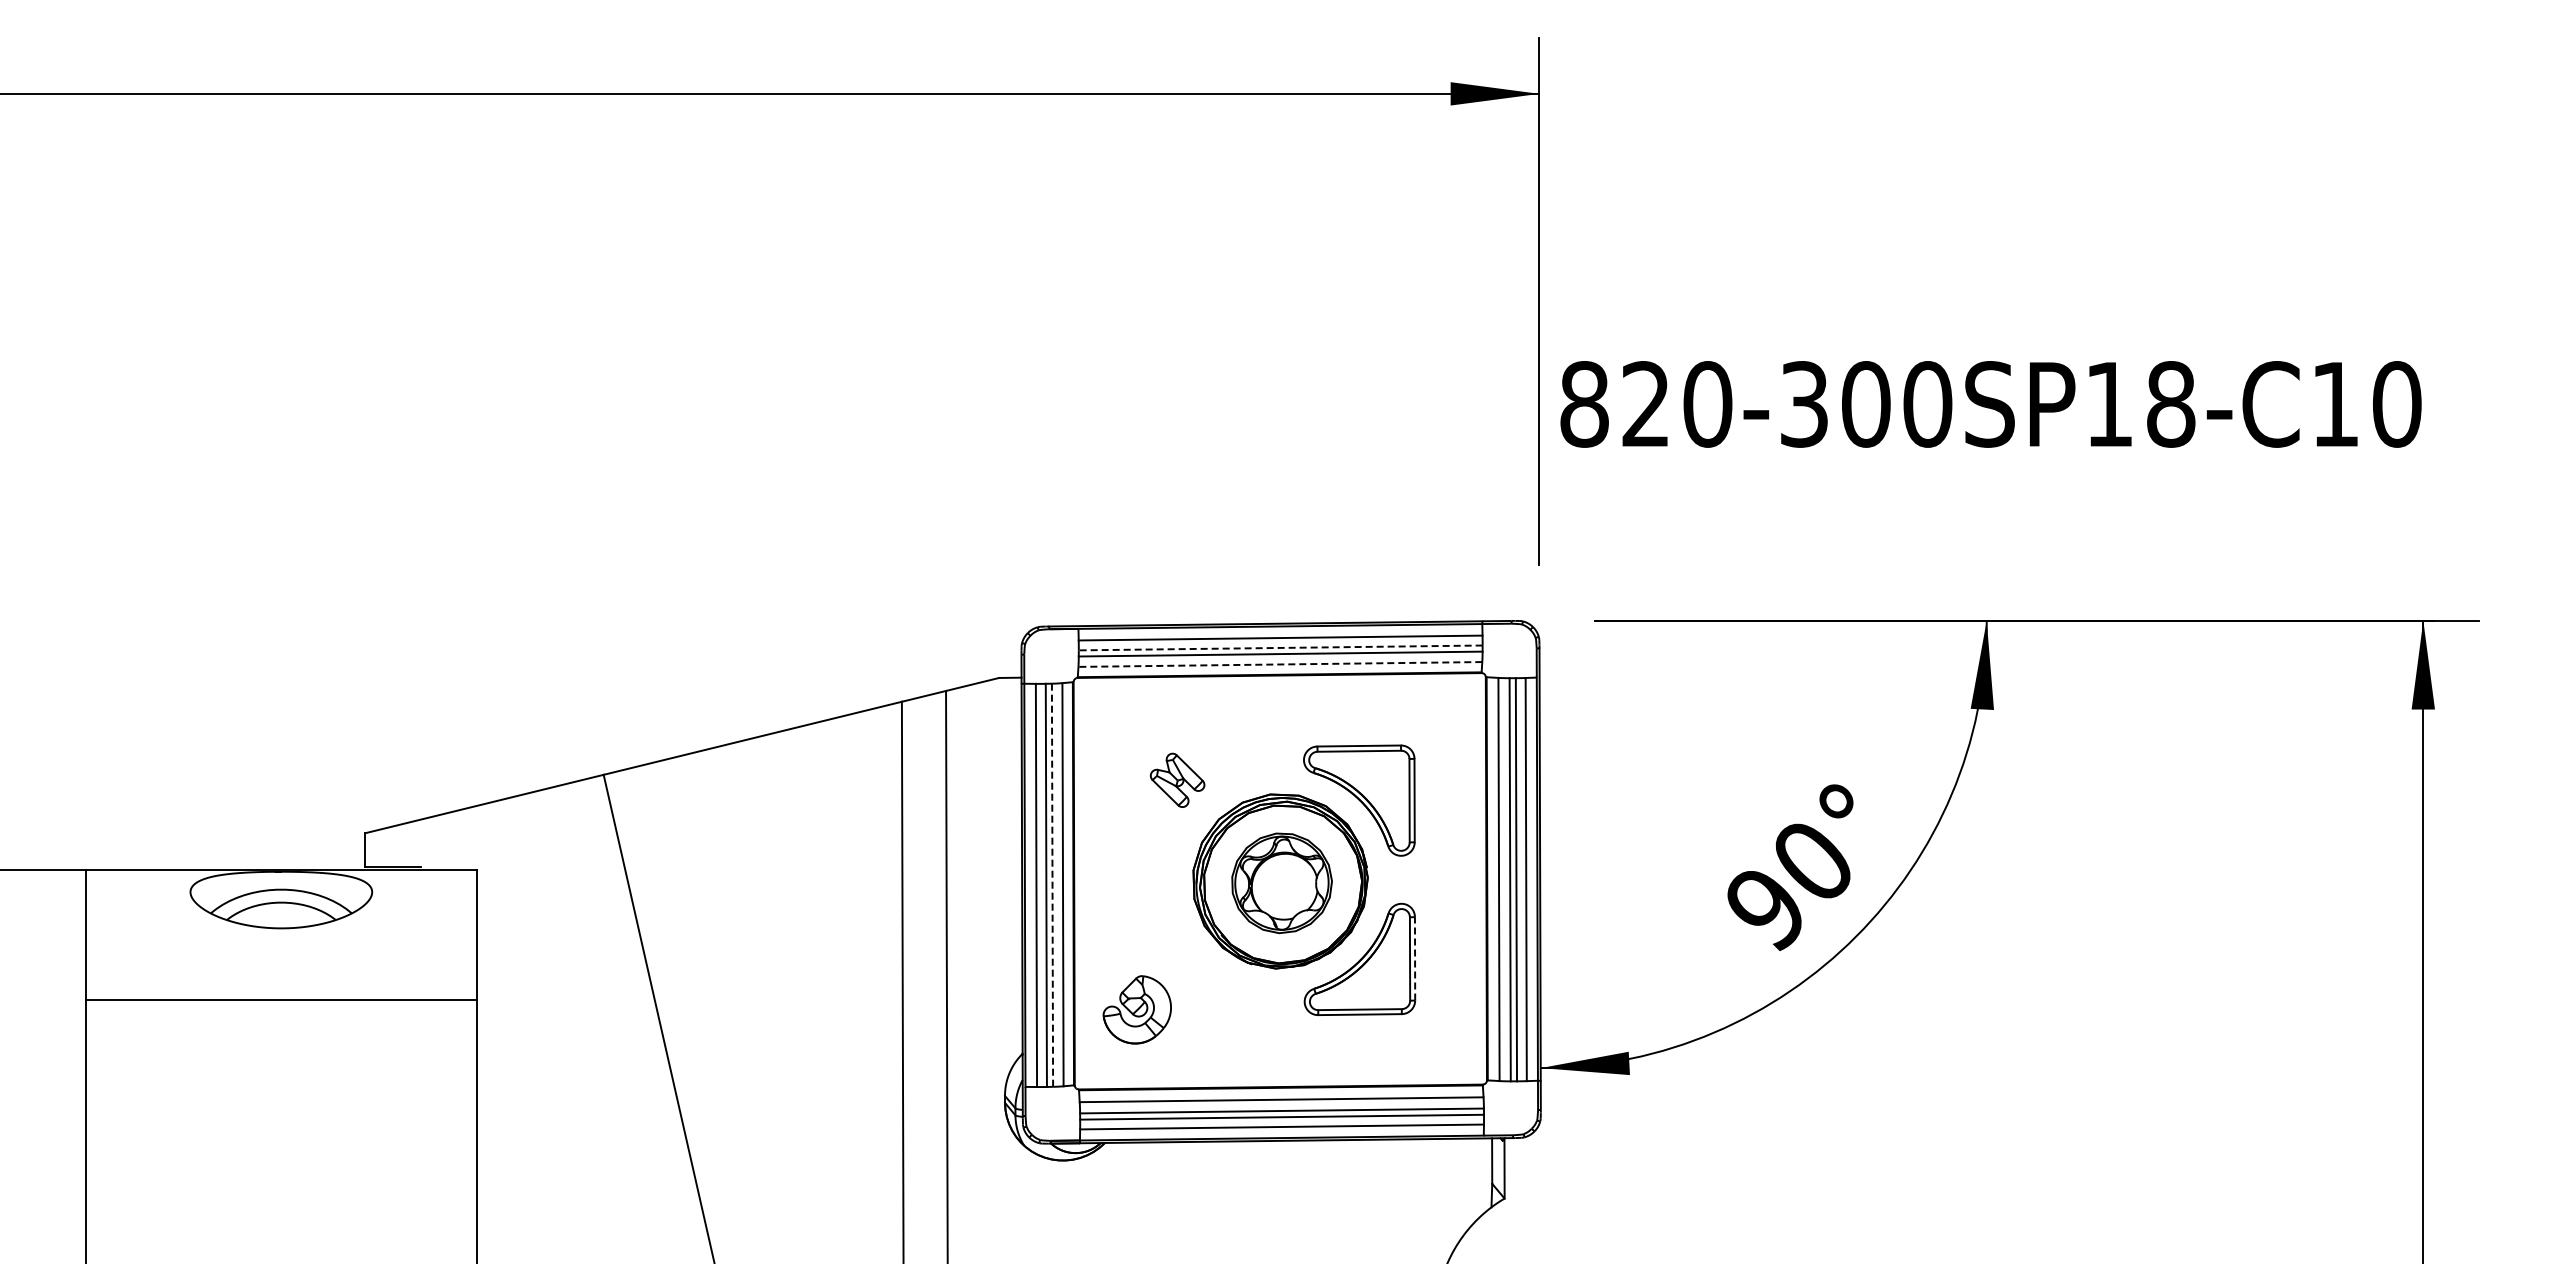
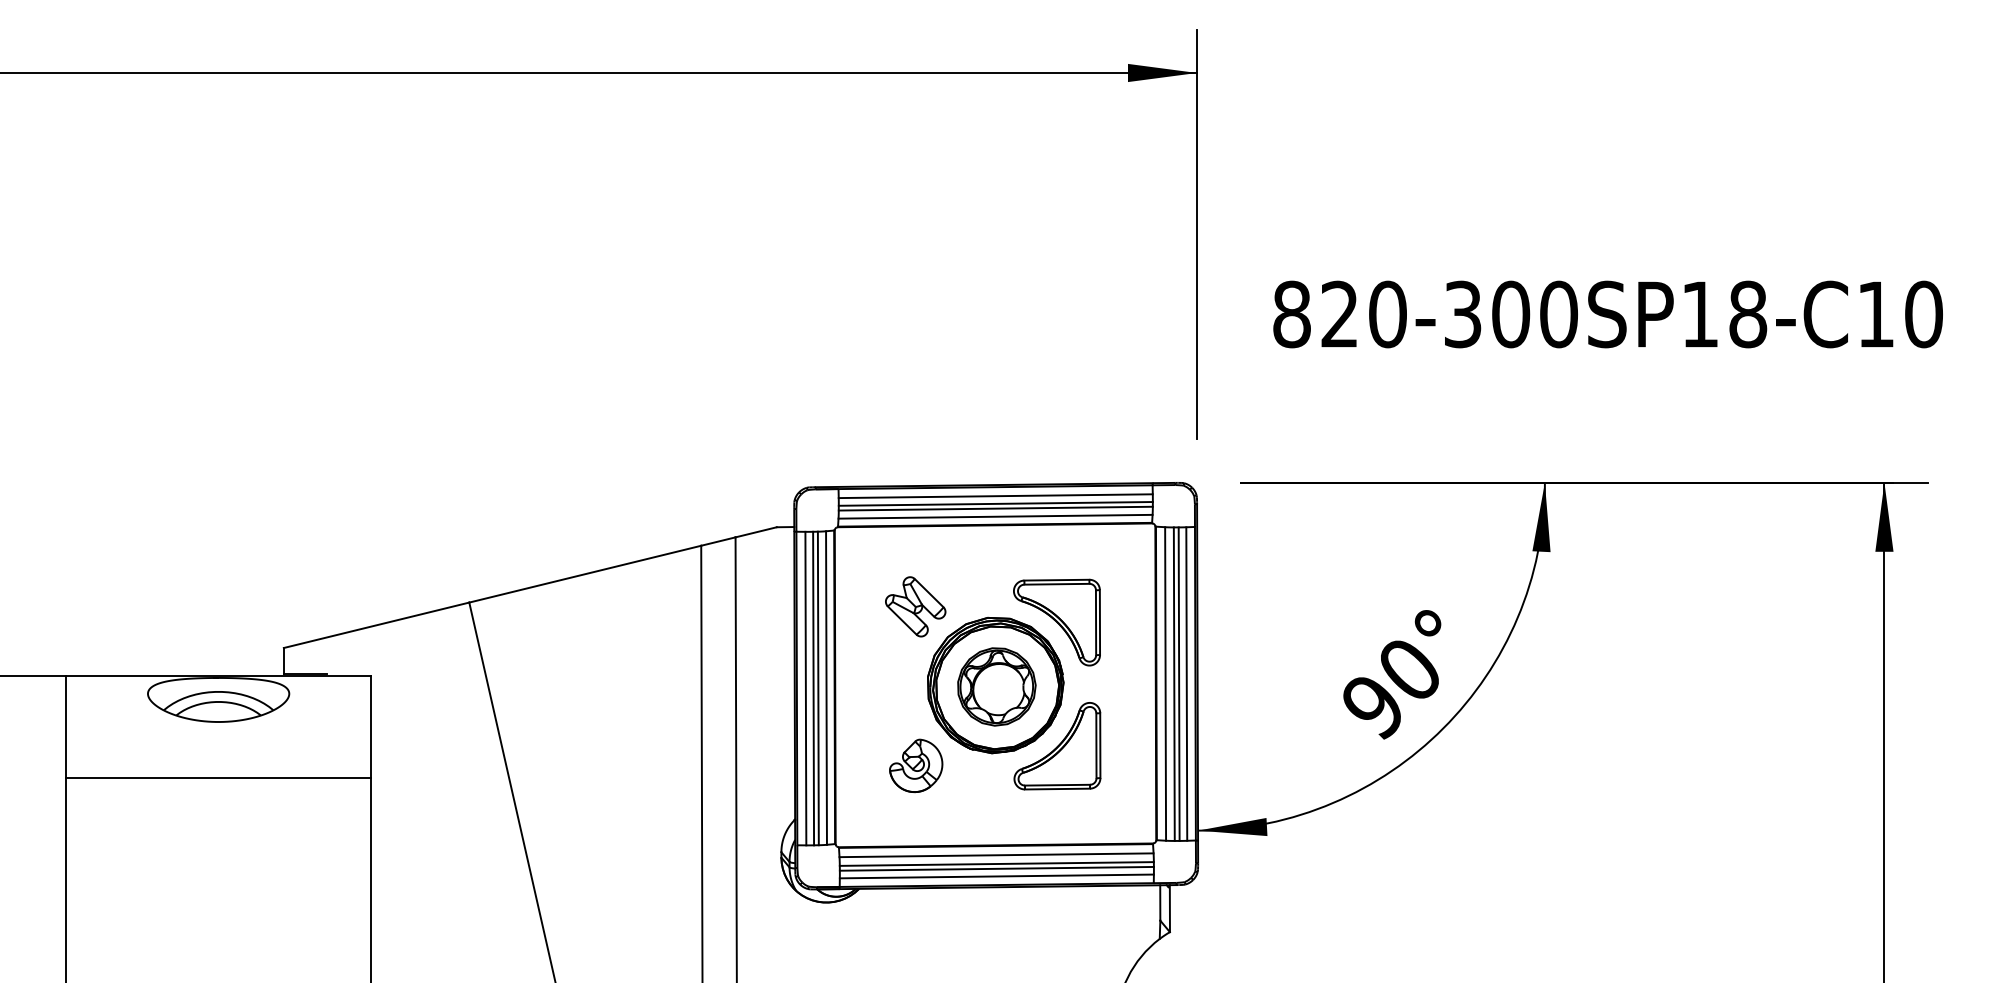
text: (1990, 404) -> (1607, 314), moved
line: (1280, 647) -> (995, 503), dashed -> solid
line: (1280, 664) -> (995, 516), dashed -> solid
part: (1177, 780) -> (915, 606), size x1.43
line: (1052, 885) -> (818, 688), dashed -> solid
line: (1415, 958) -> (1100, 745), dashed -> solid
part: (1136, 1009) -> (915, 765), moved

